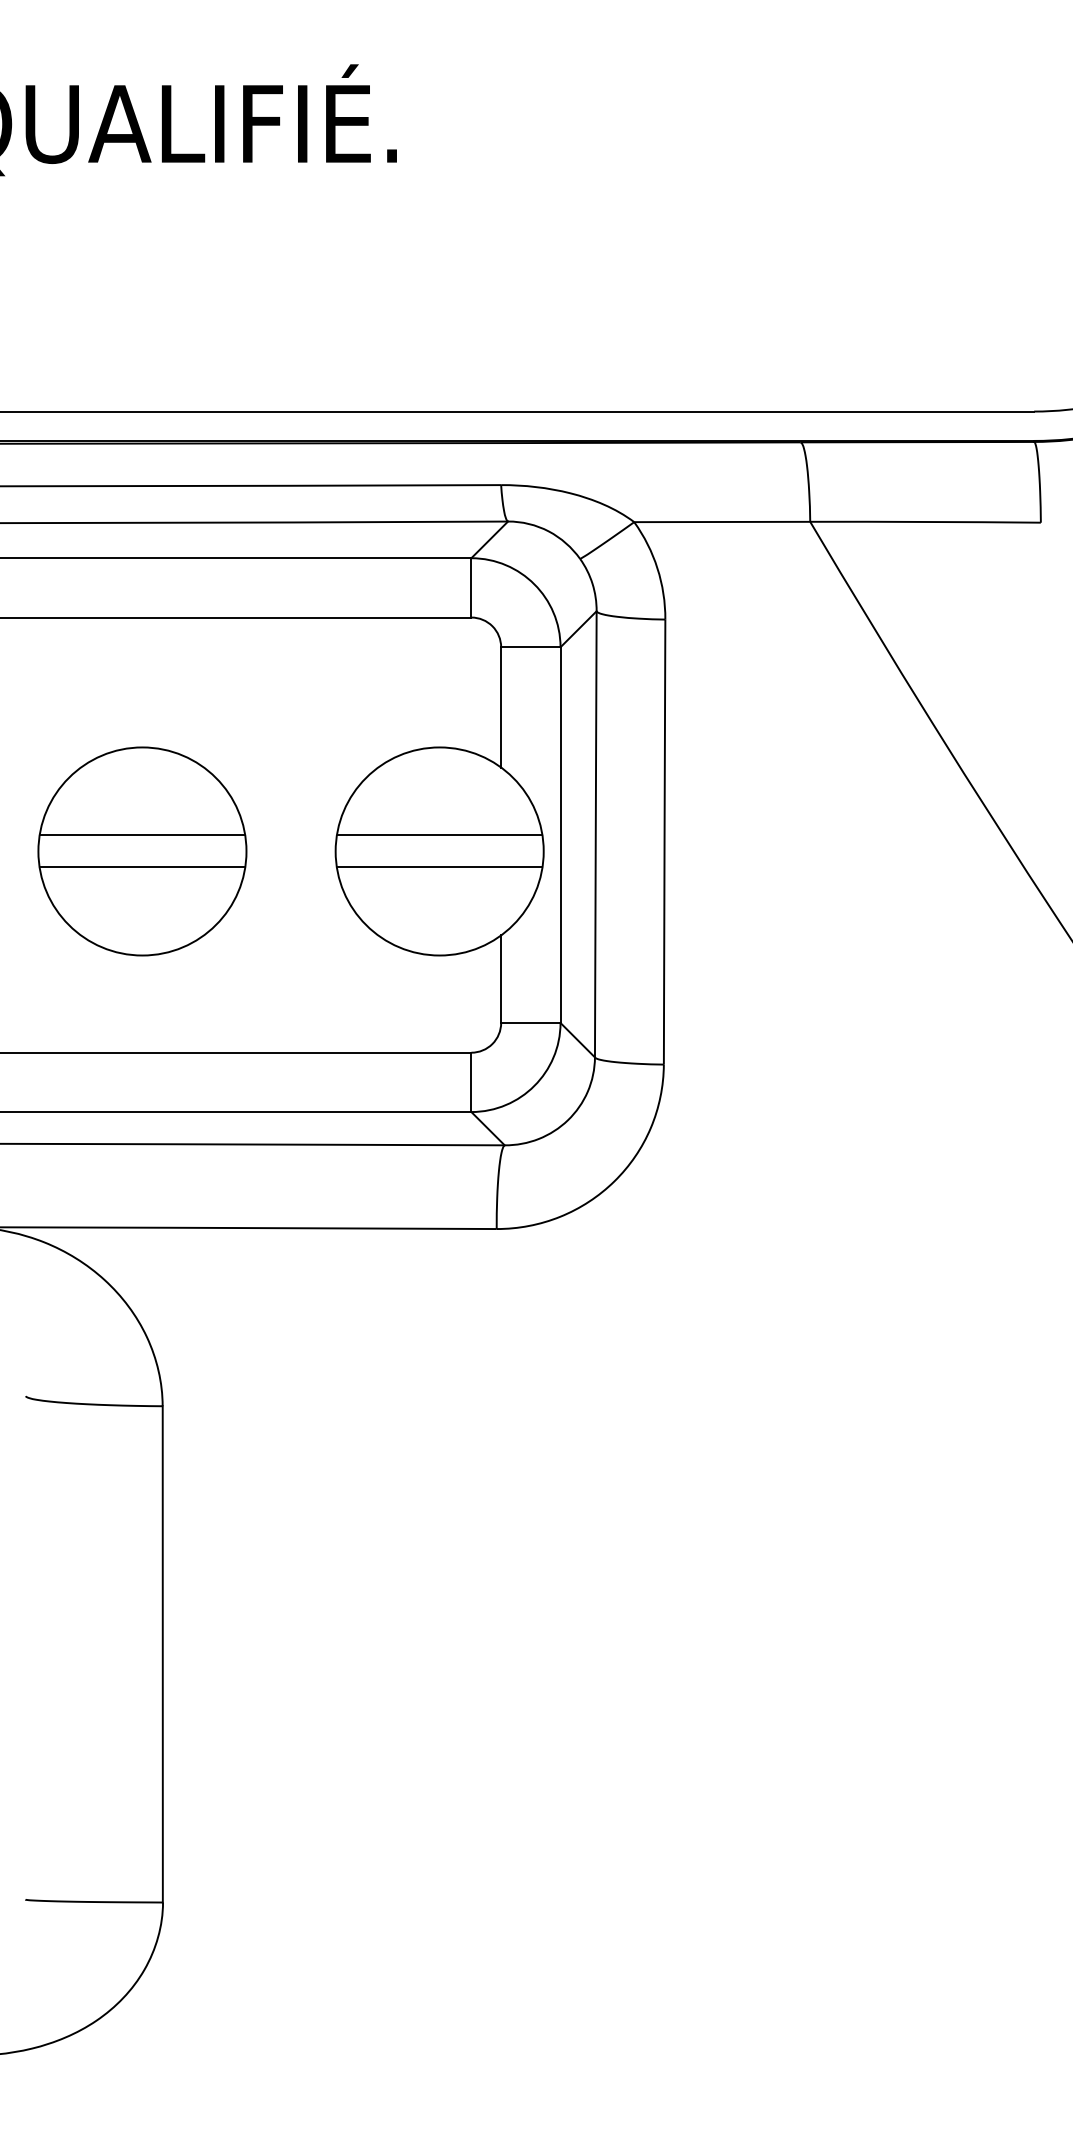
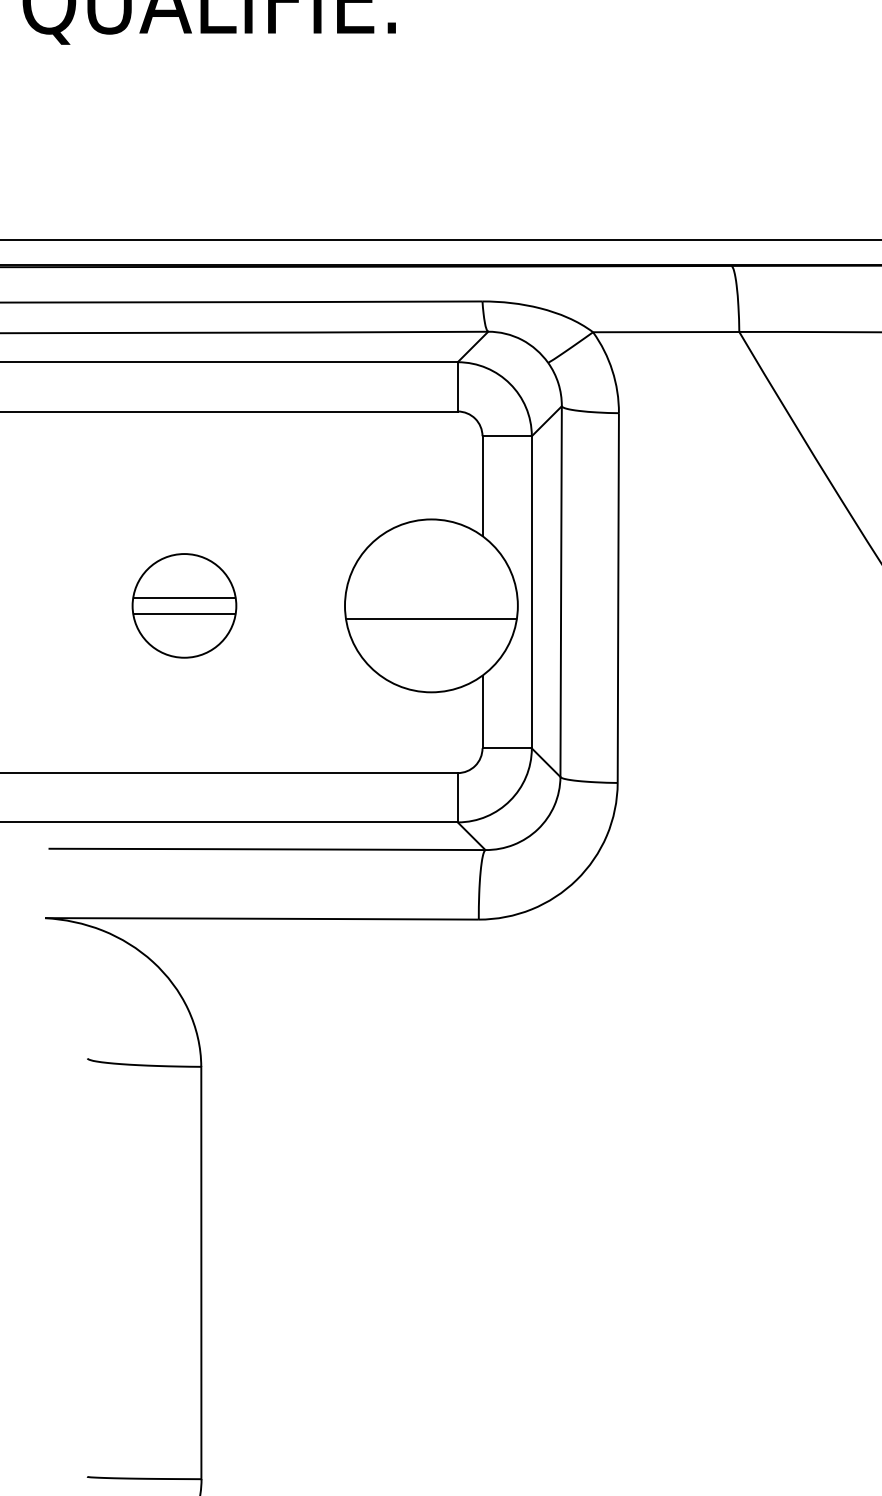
line: (439, 835) -> (431, 592), removed
part: (142, 851) -> (184, 605), size x0.6

